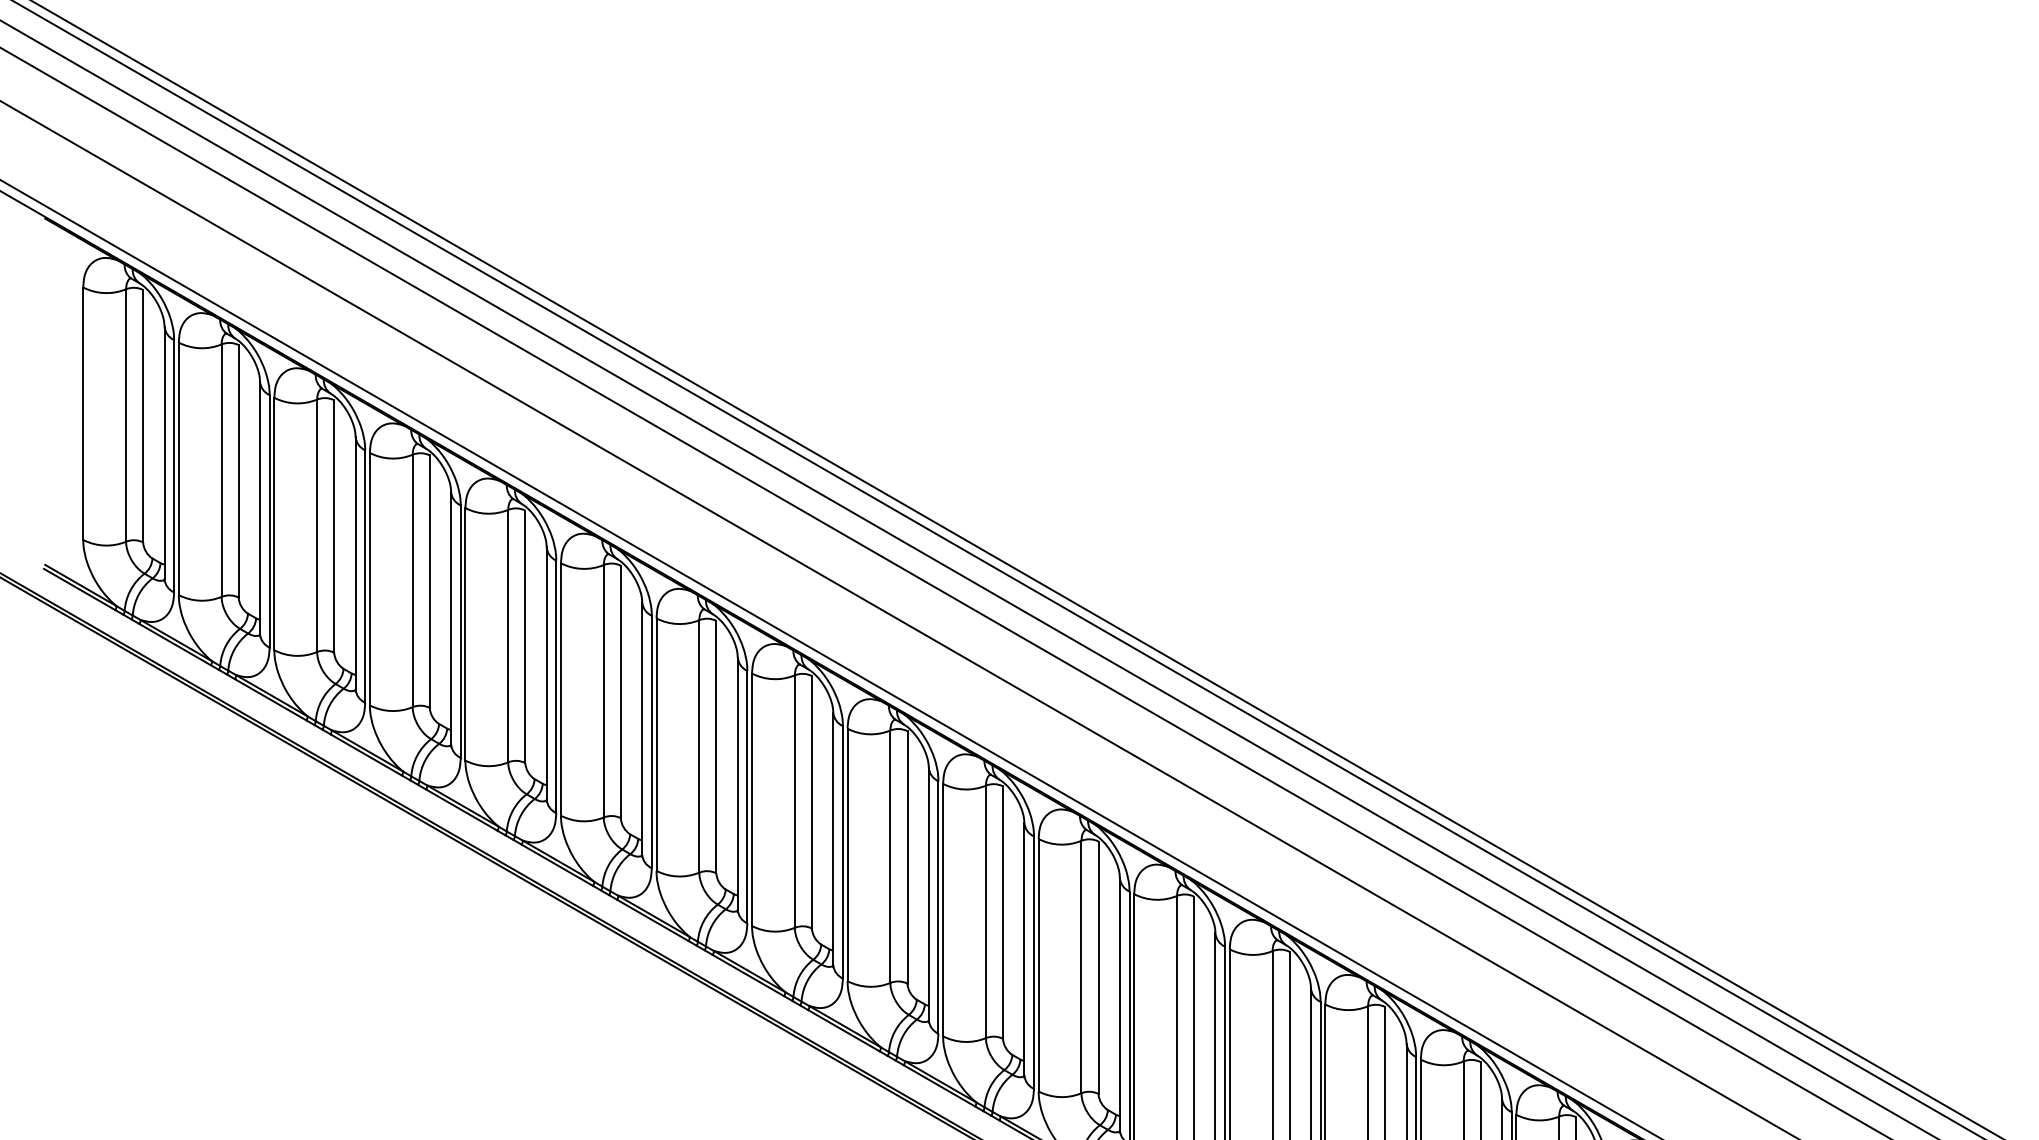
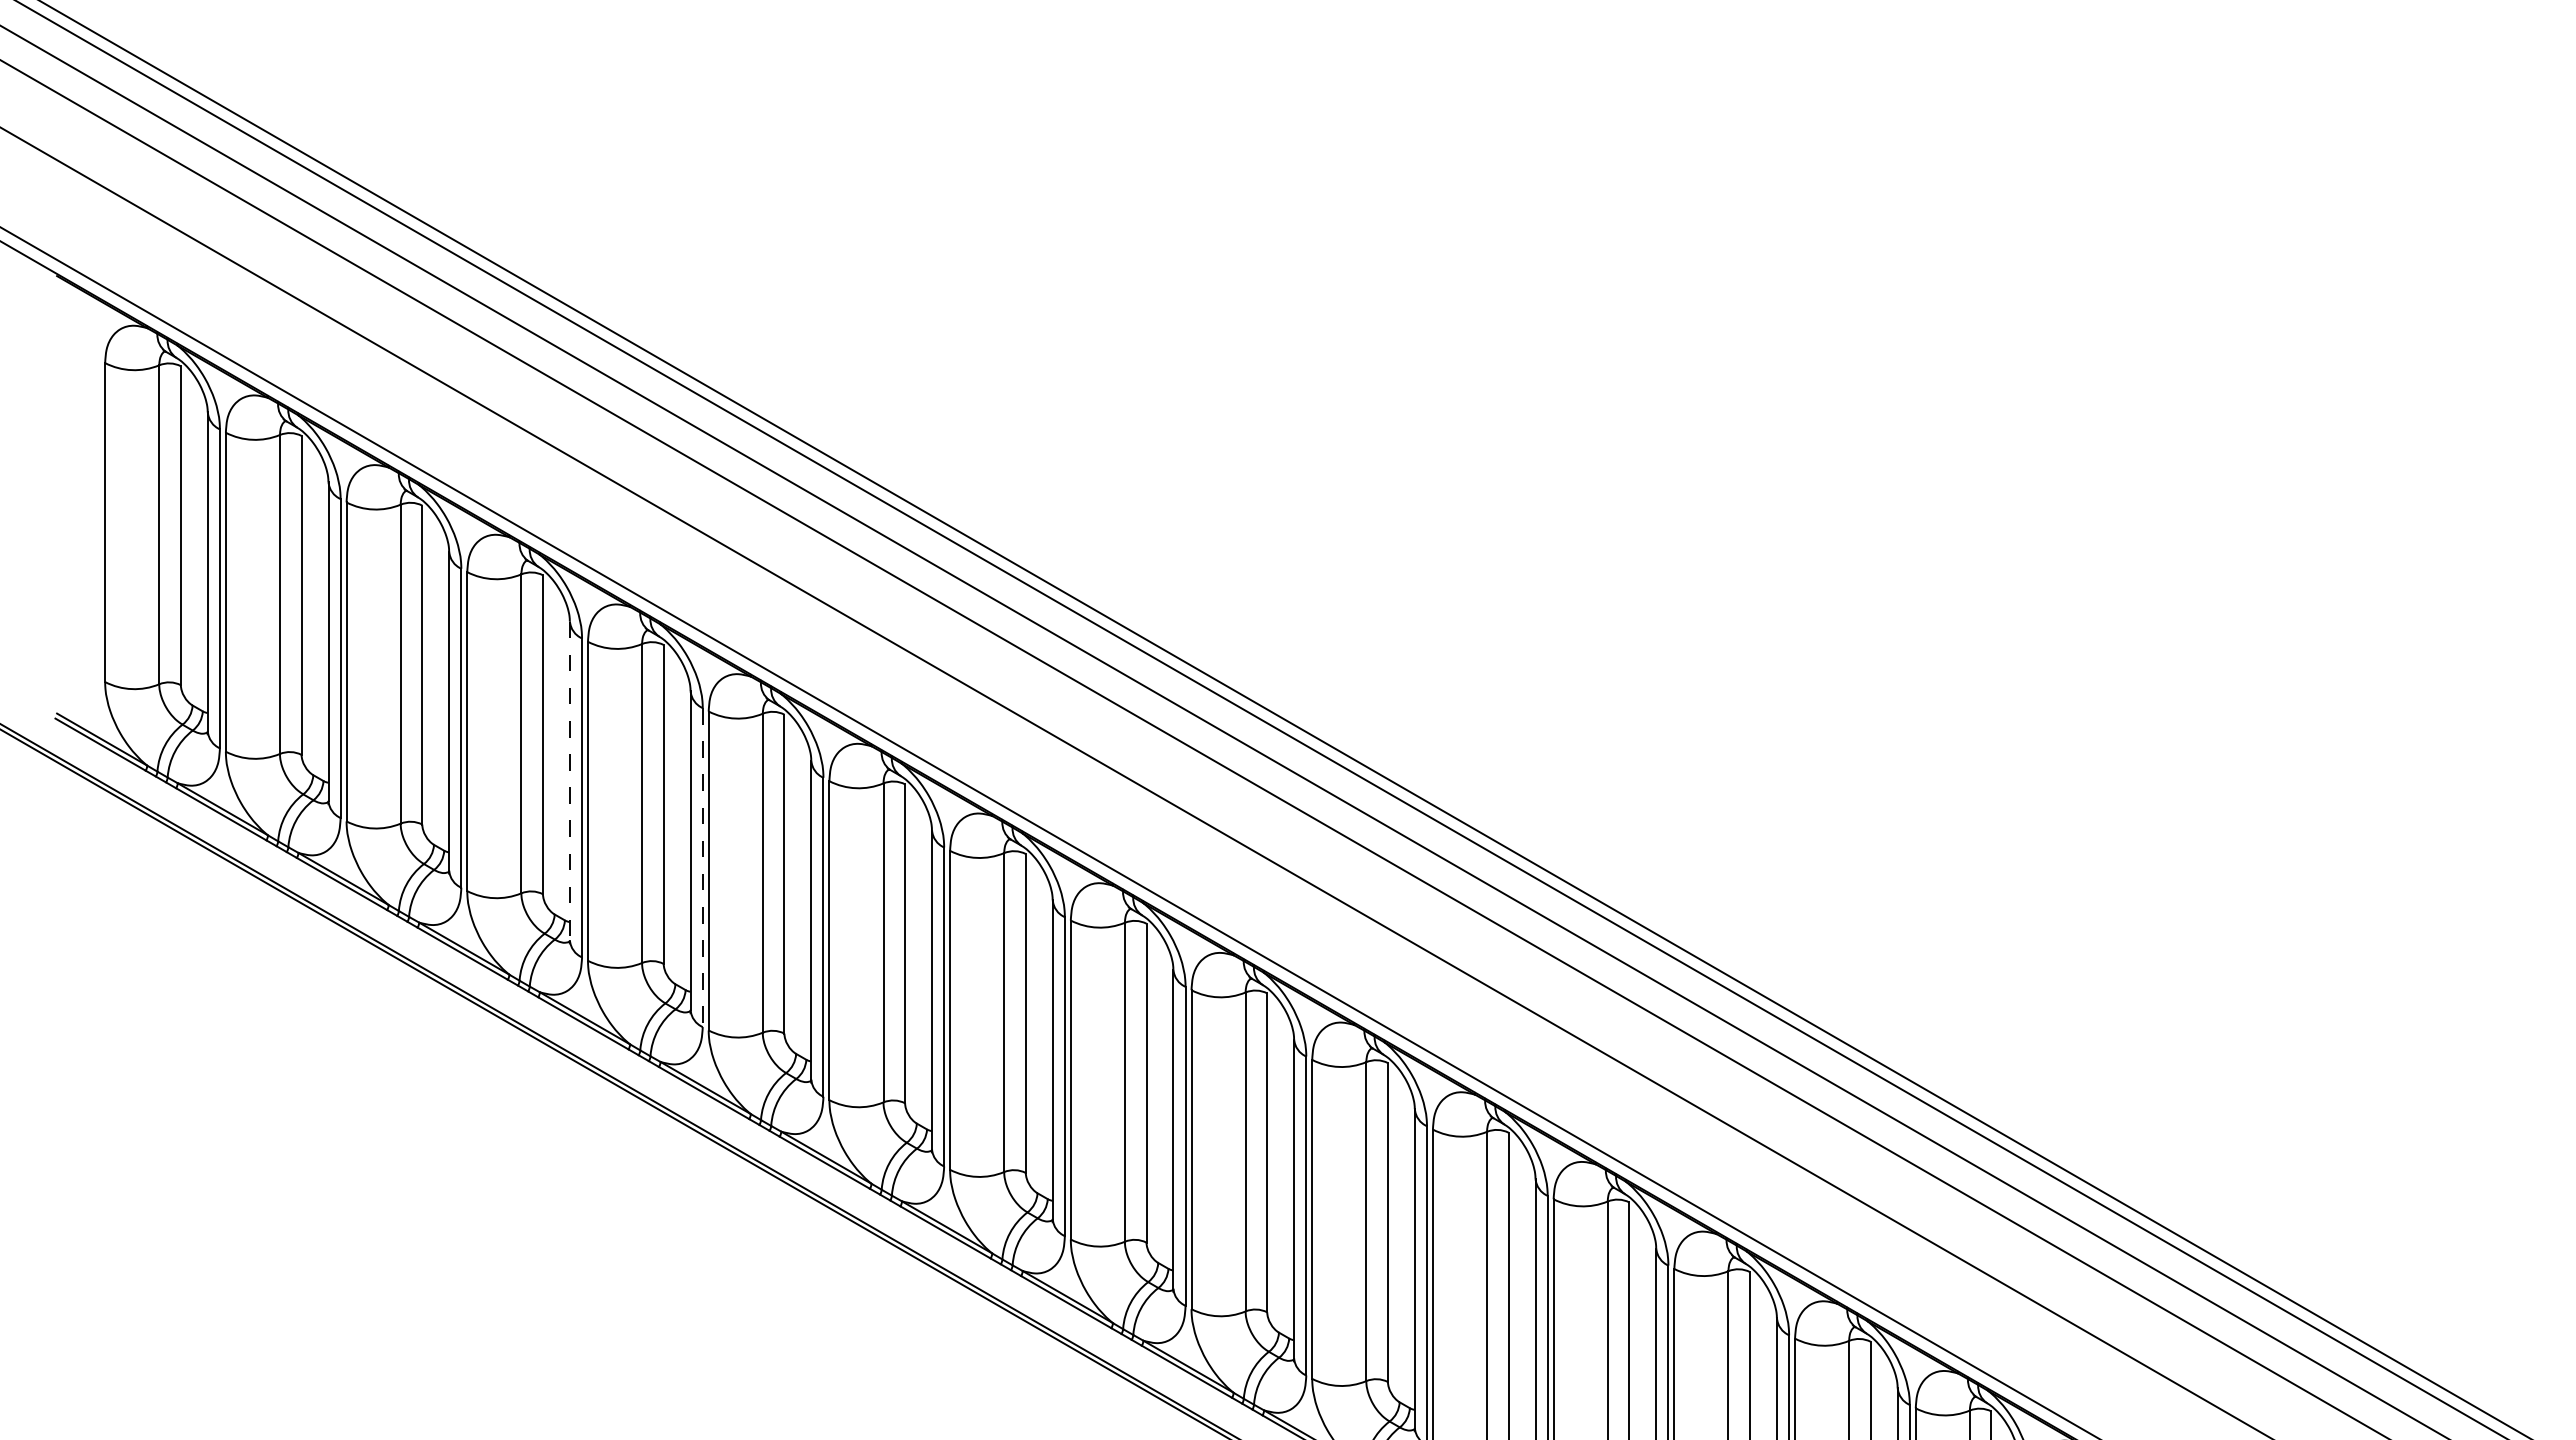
line: (450, 618) -> (569, 781), solid -> dashed
line: (556, 687) -> (702, 868), solid -> dashed

